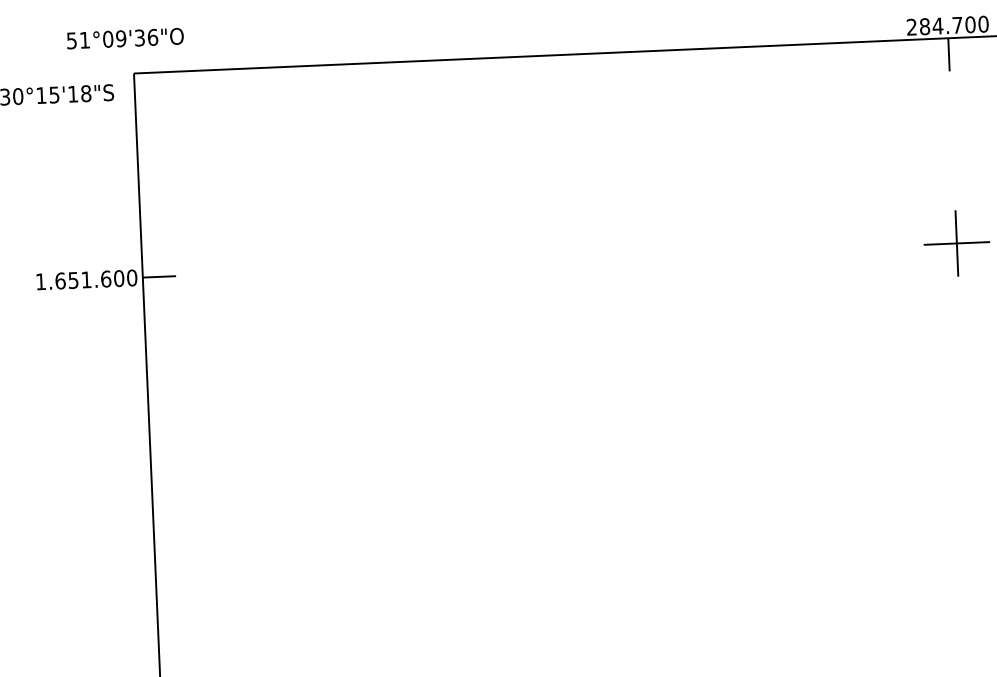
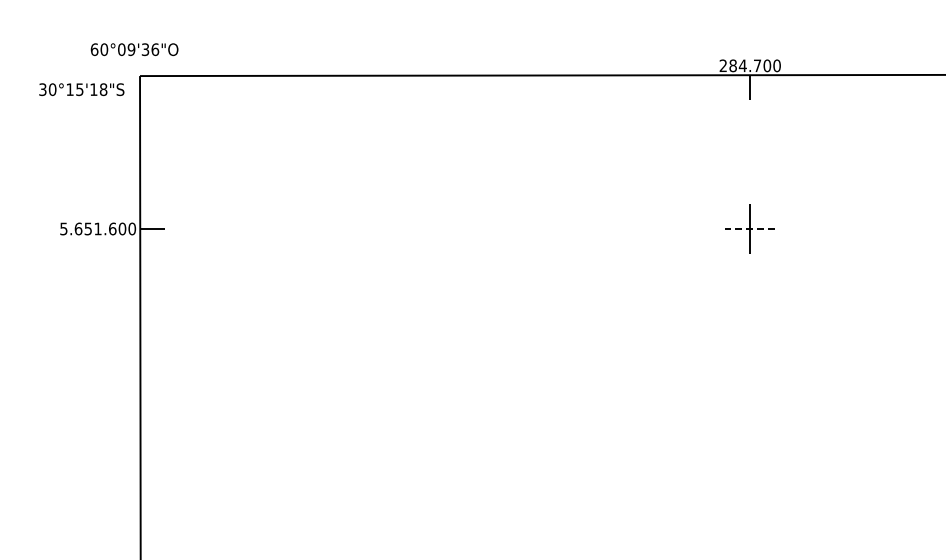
text: (78, 40) -> (99, 49), 51°09'36"O -> 60°09'36"O
line: (957, 244) -> (750, 229), solid -> dashed
text: (40, 281) -> (63, 228), 1.651.600 -> 5.651.600

